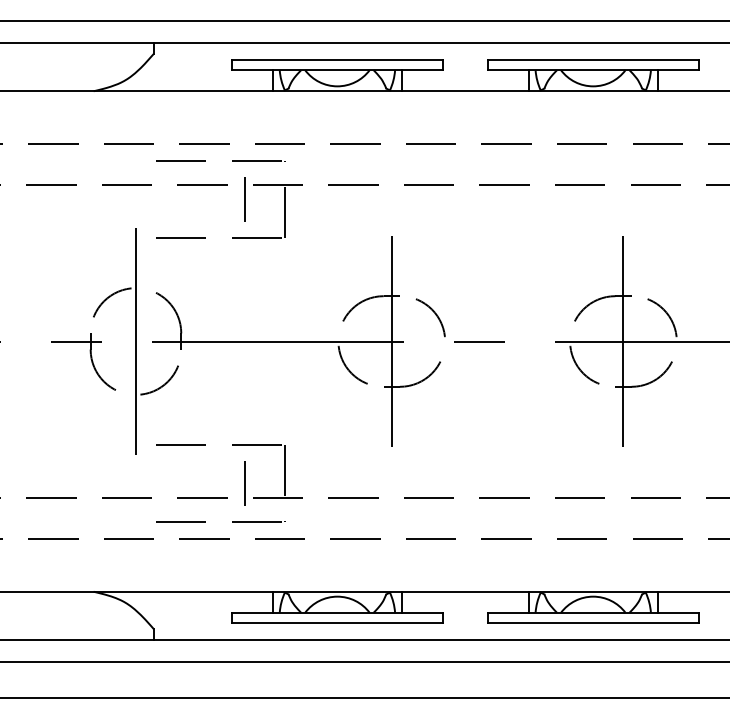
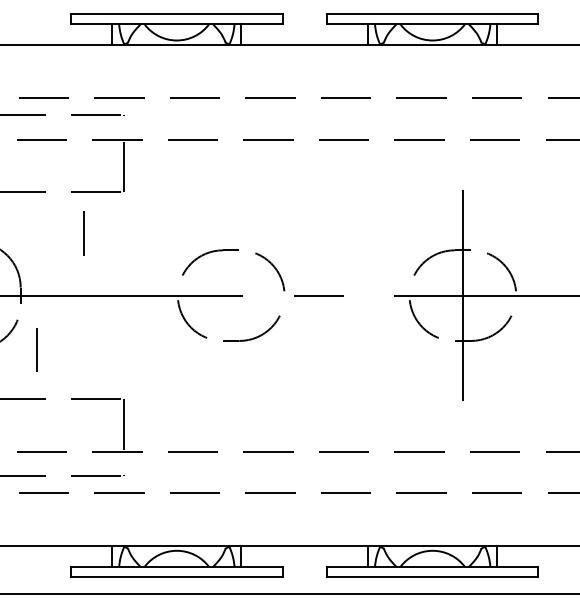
line: (244, 199) -> (83, 233), moved
line: (391, 341) -> (230, 295), removed
line: (244, 483) -> (36, 349), moved

